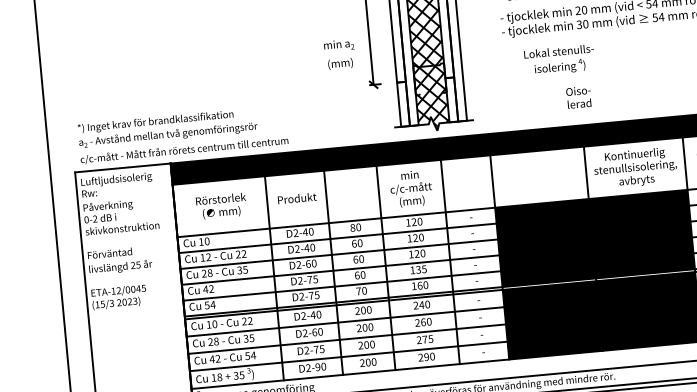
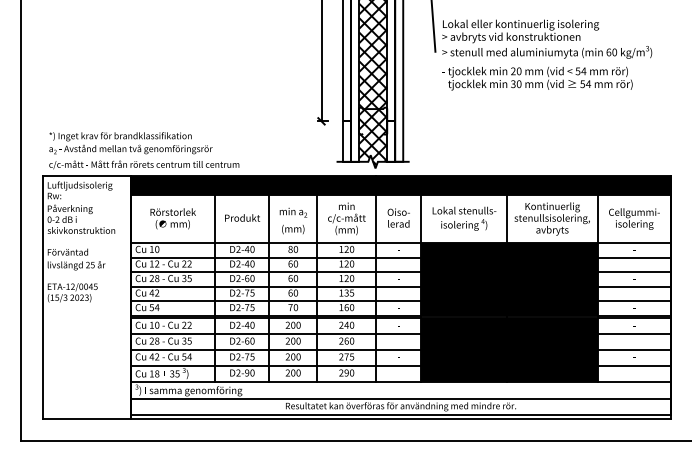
text: (339, 53) -> (293, 220), moved
text: (559, 60) -> (464, 218), moved
text: (578, 96) -> (398, 217), moved

